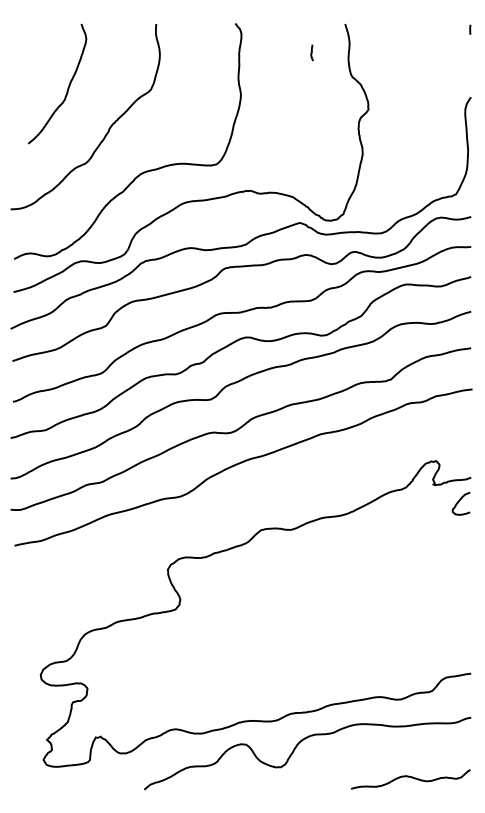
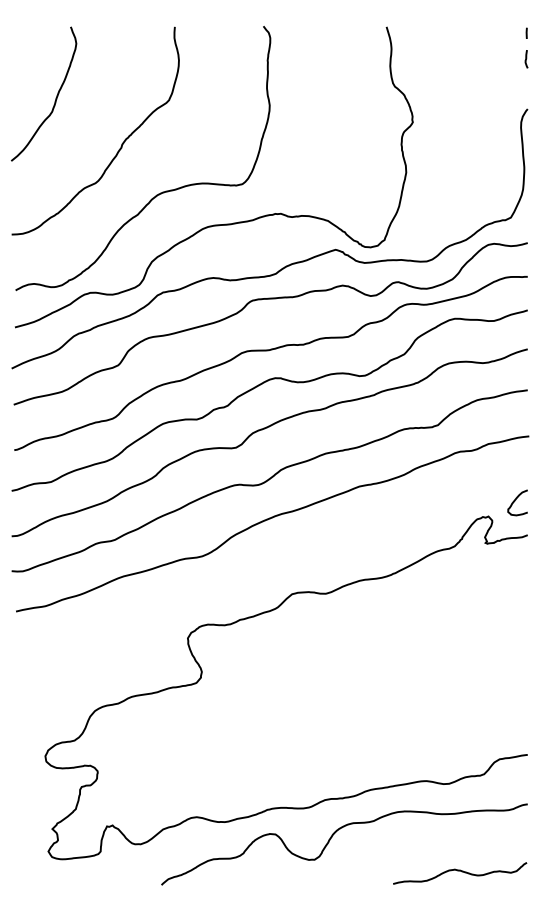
line: (311, 52) -> (525, 58), moved
curve: (67, 87) -> (55, 98), moved
curve: (459, 502) -> (515, 501), moved

